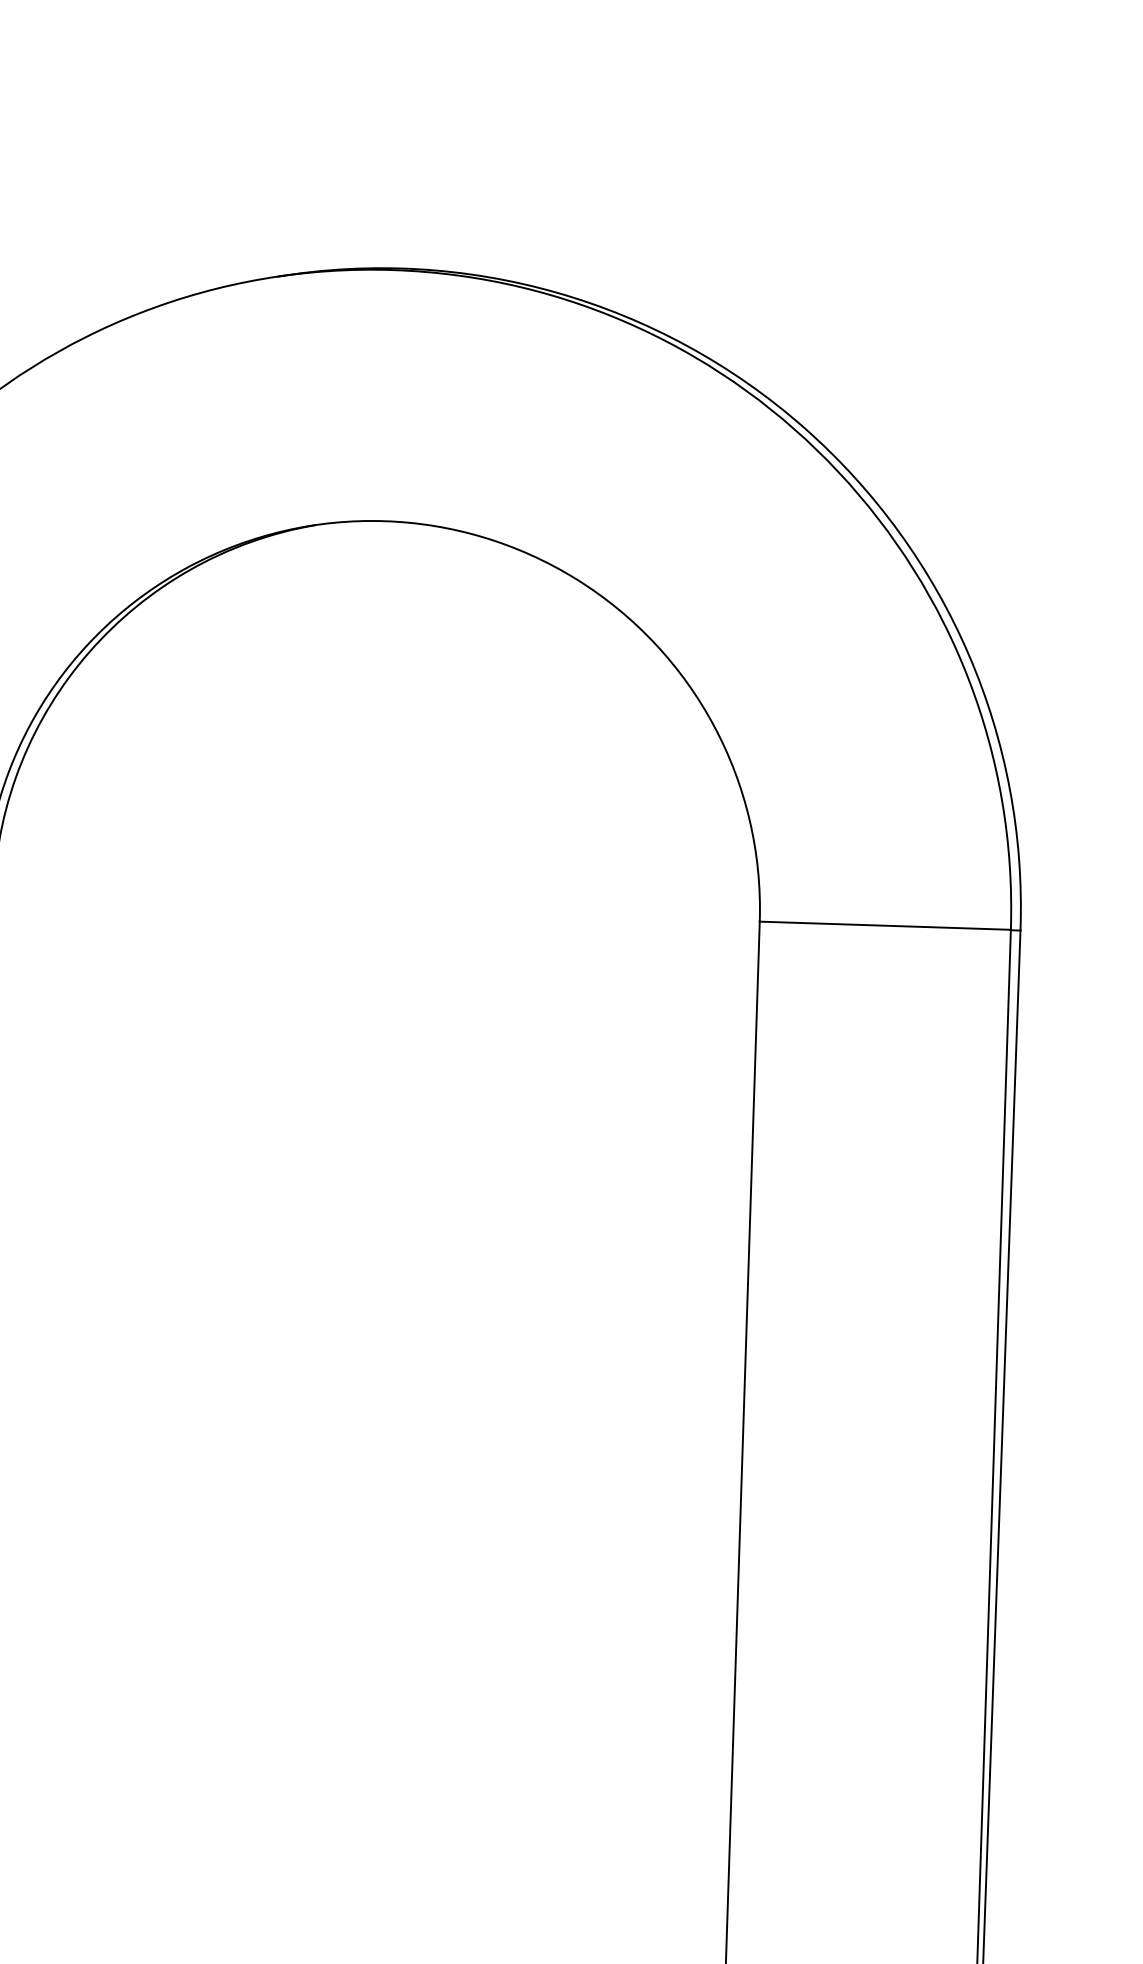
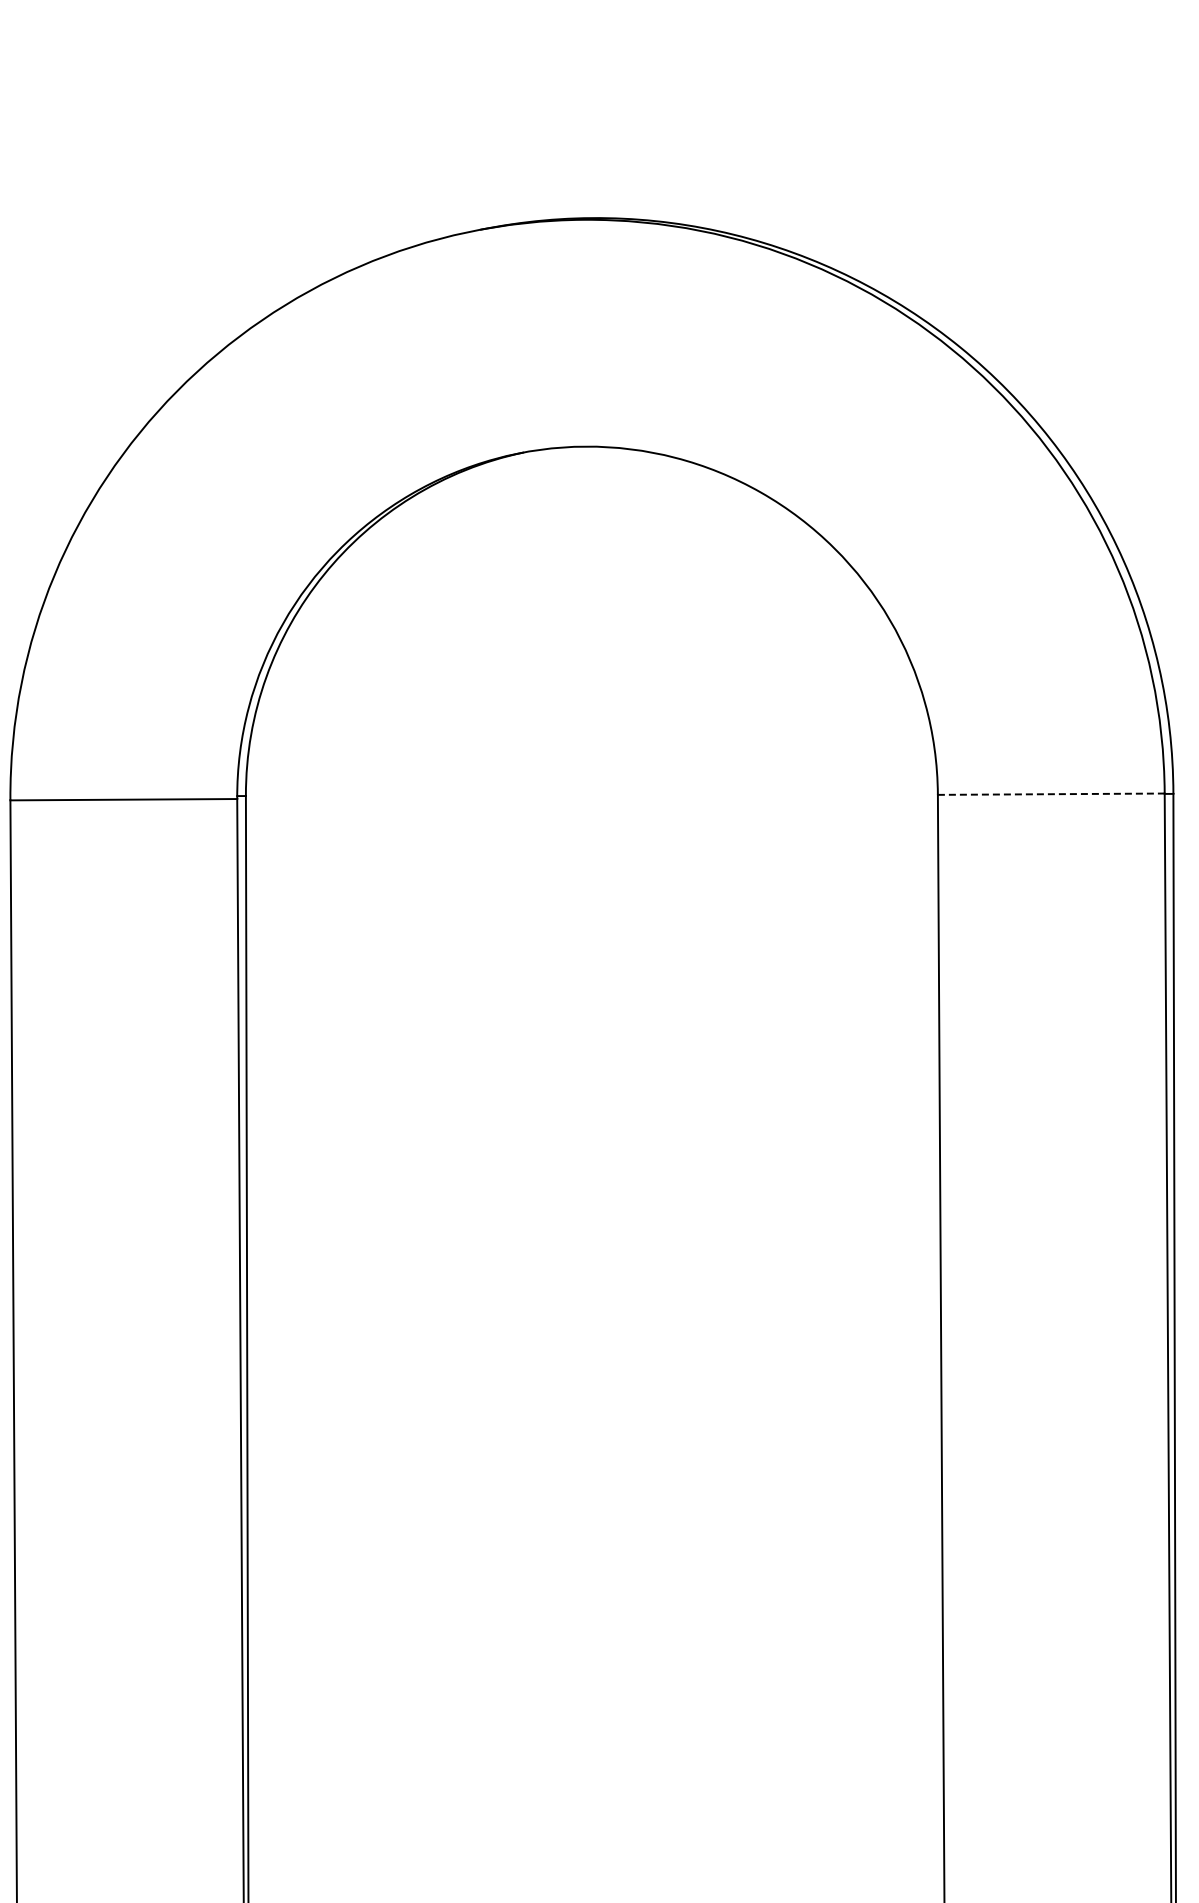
line: (885, 926) -> (1051, 794), solid -> dashed

